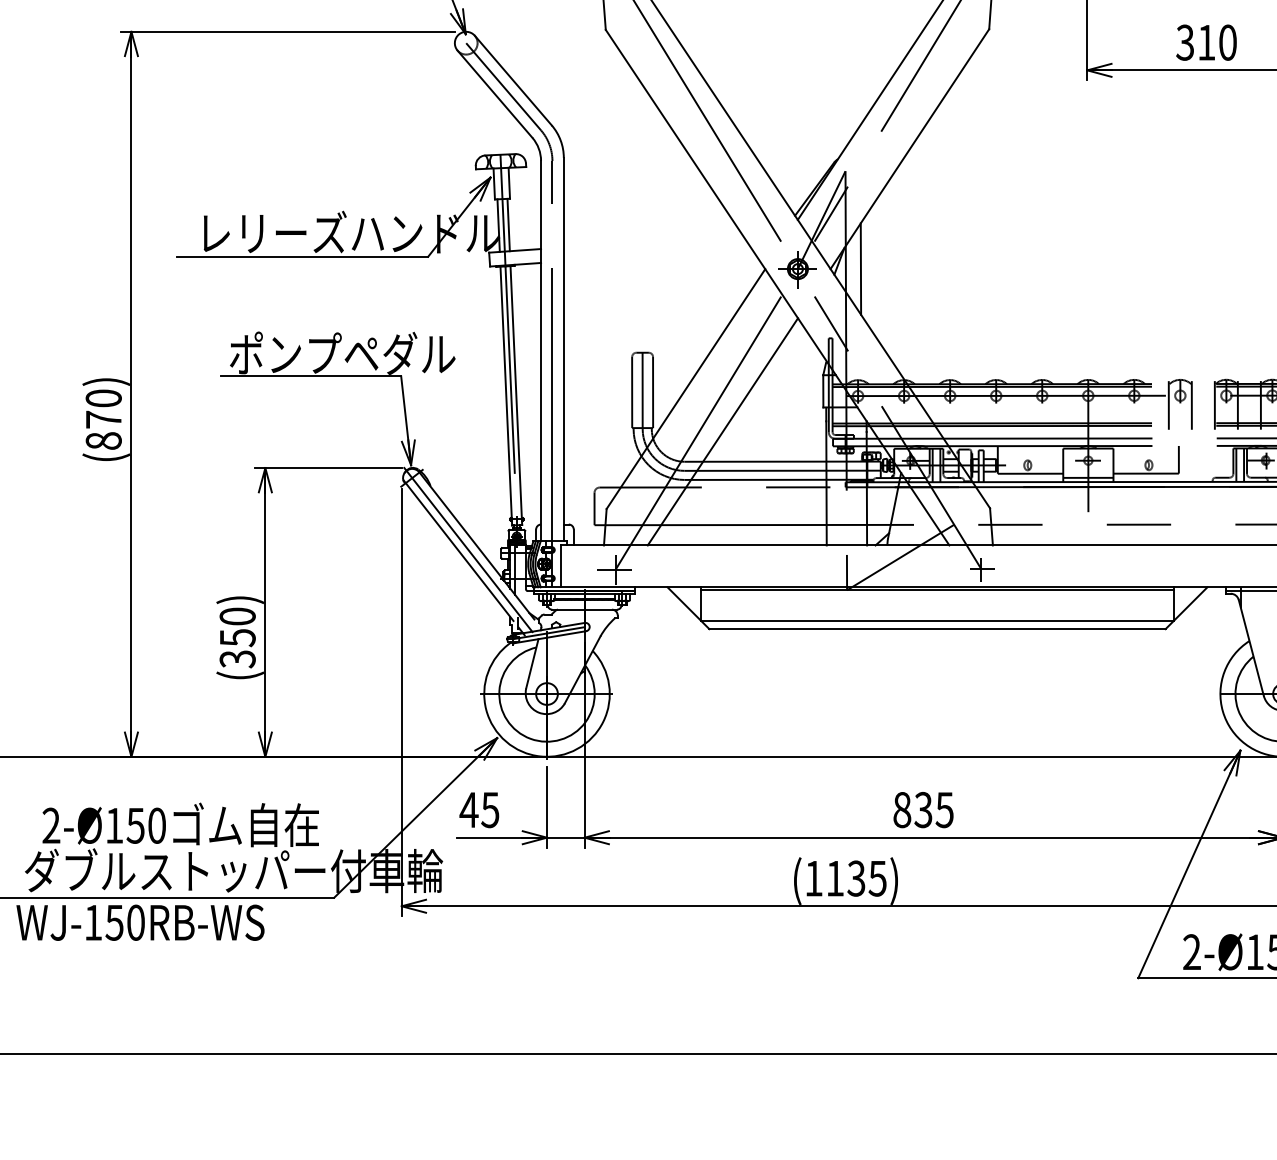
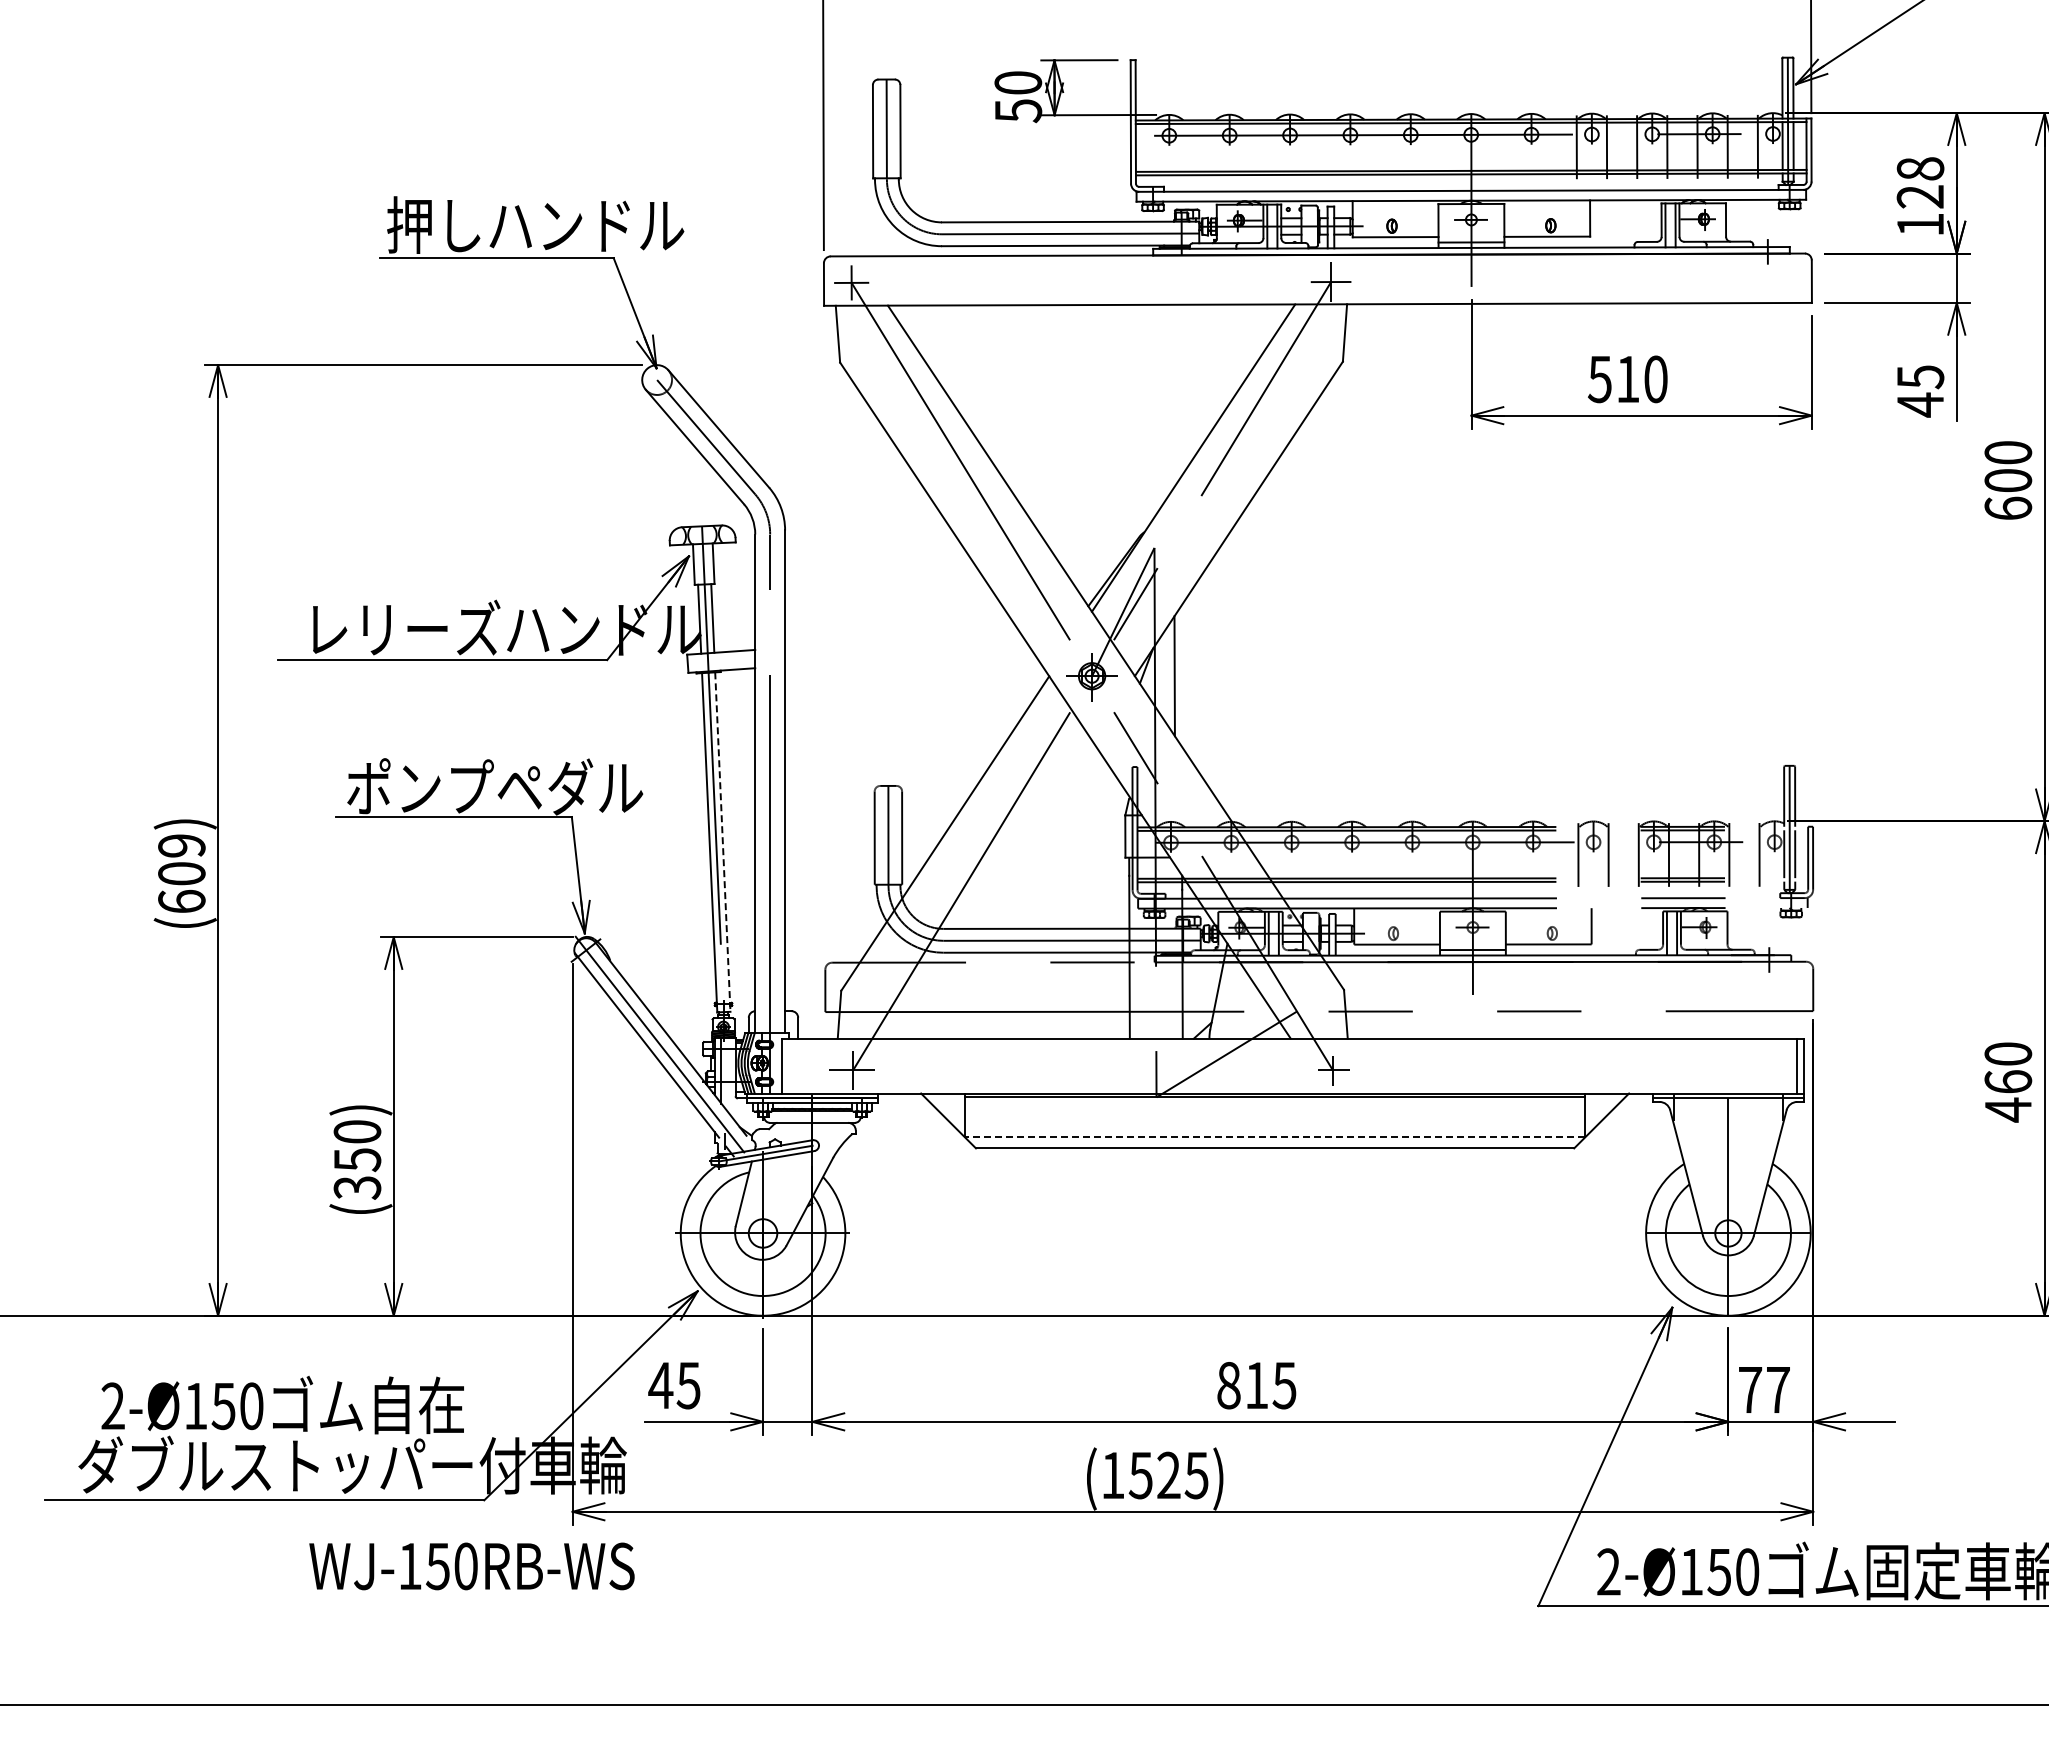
text: (1184, 42) -> (1599, 378), 310 -> 510
line: (516, 395) -> (722, 842), solid -> dashed
text: (103, 419) -> (181, 873), (870) -> (609)
line: (722, 431) -> (993, 889), removed
line: (937, 620) -> (1274, 1137), solid -> dashed
text: (923, 809) -> (1256, 1385), 835 -> 815
text: (845, 878) -> (1154, 1475), (1135) -> (1525)
text: (140, 922) -> (471, 1566), moved

